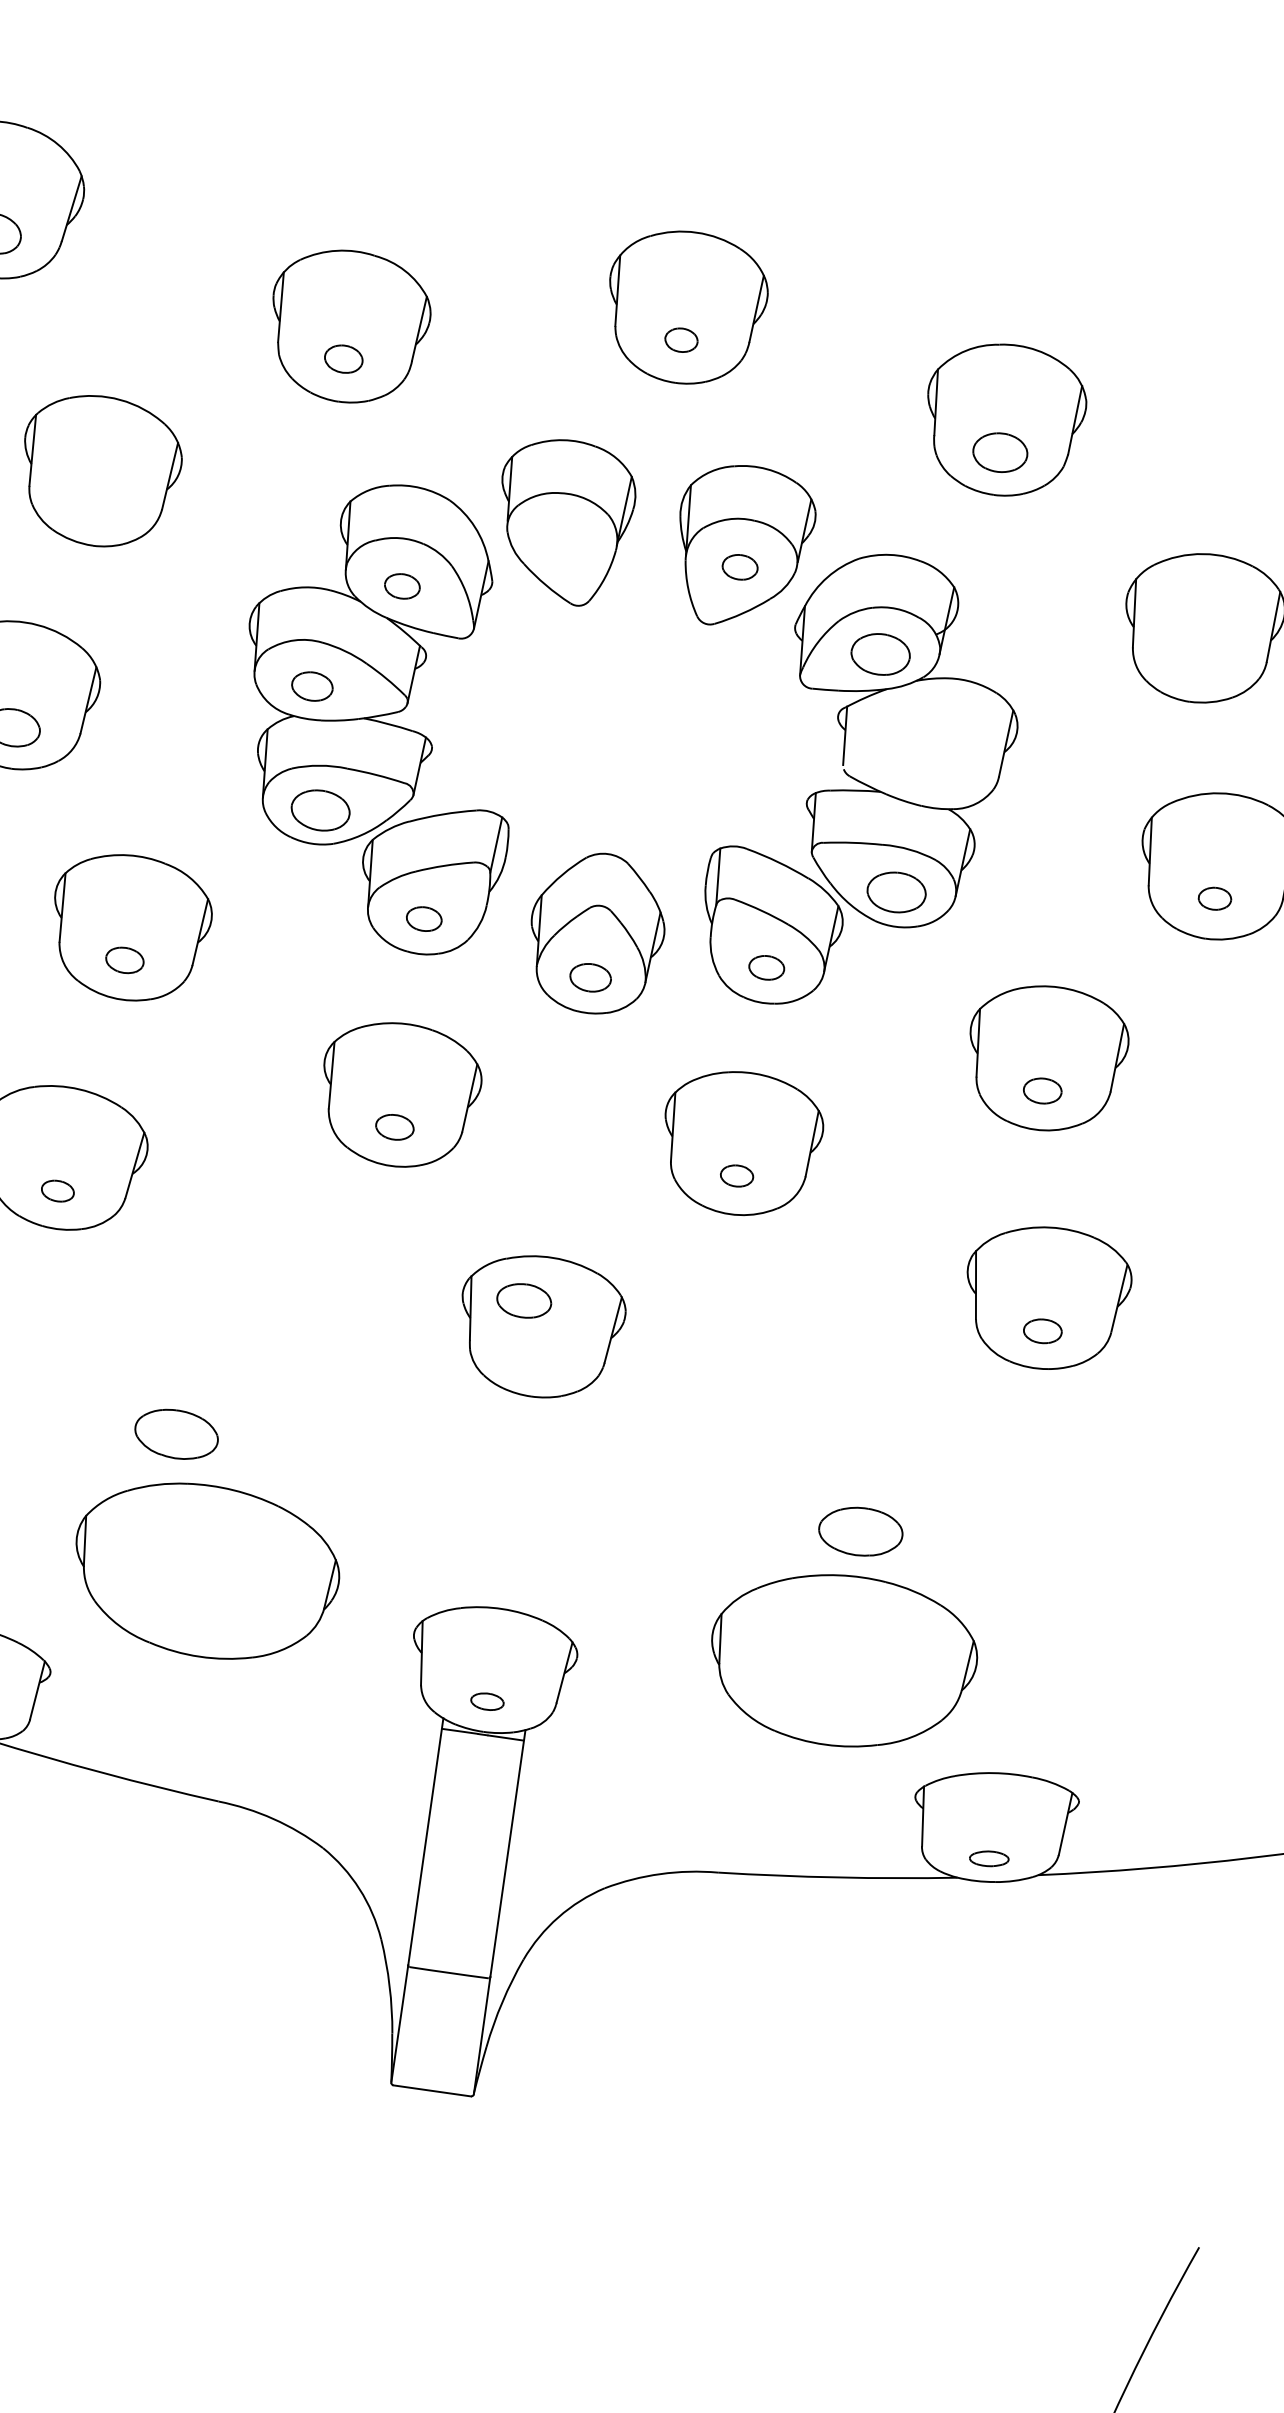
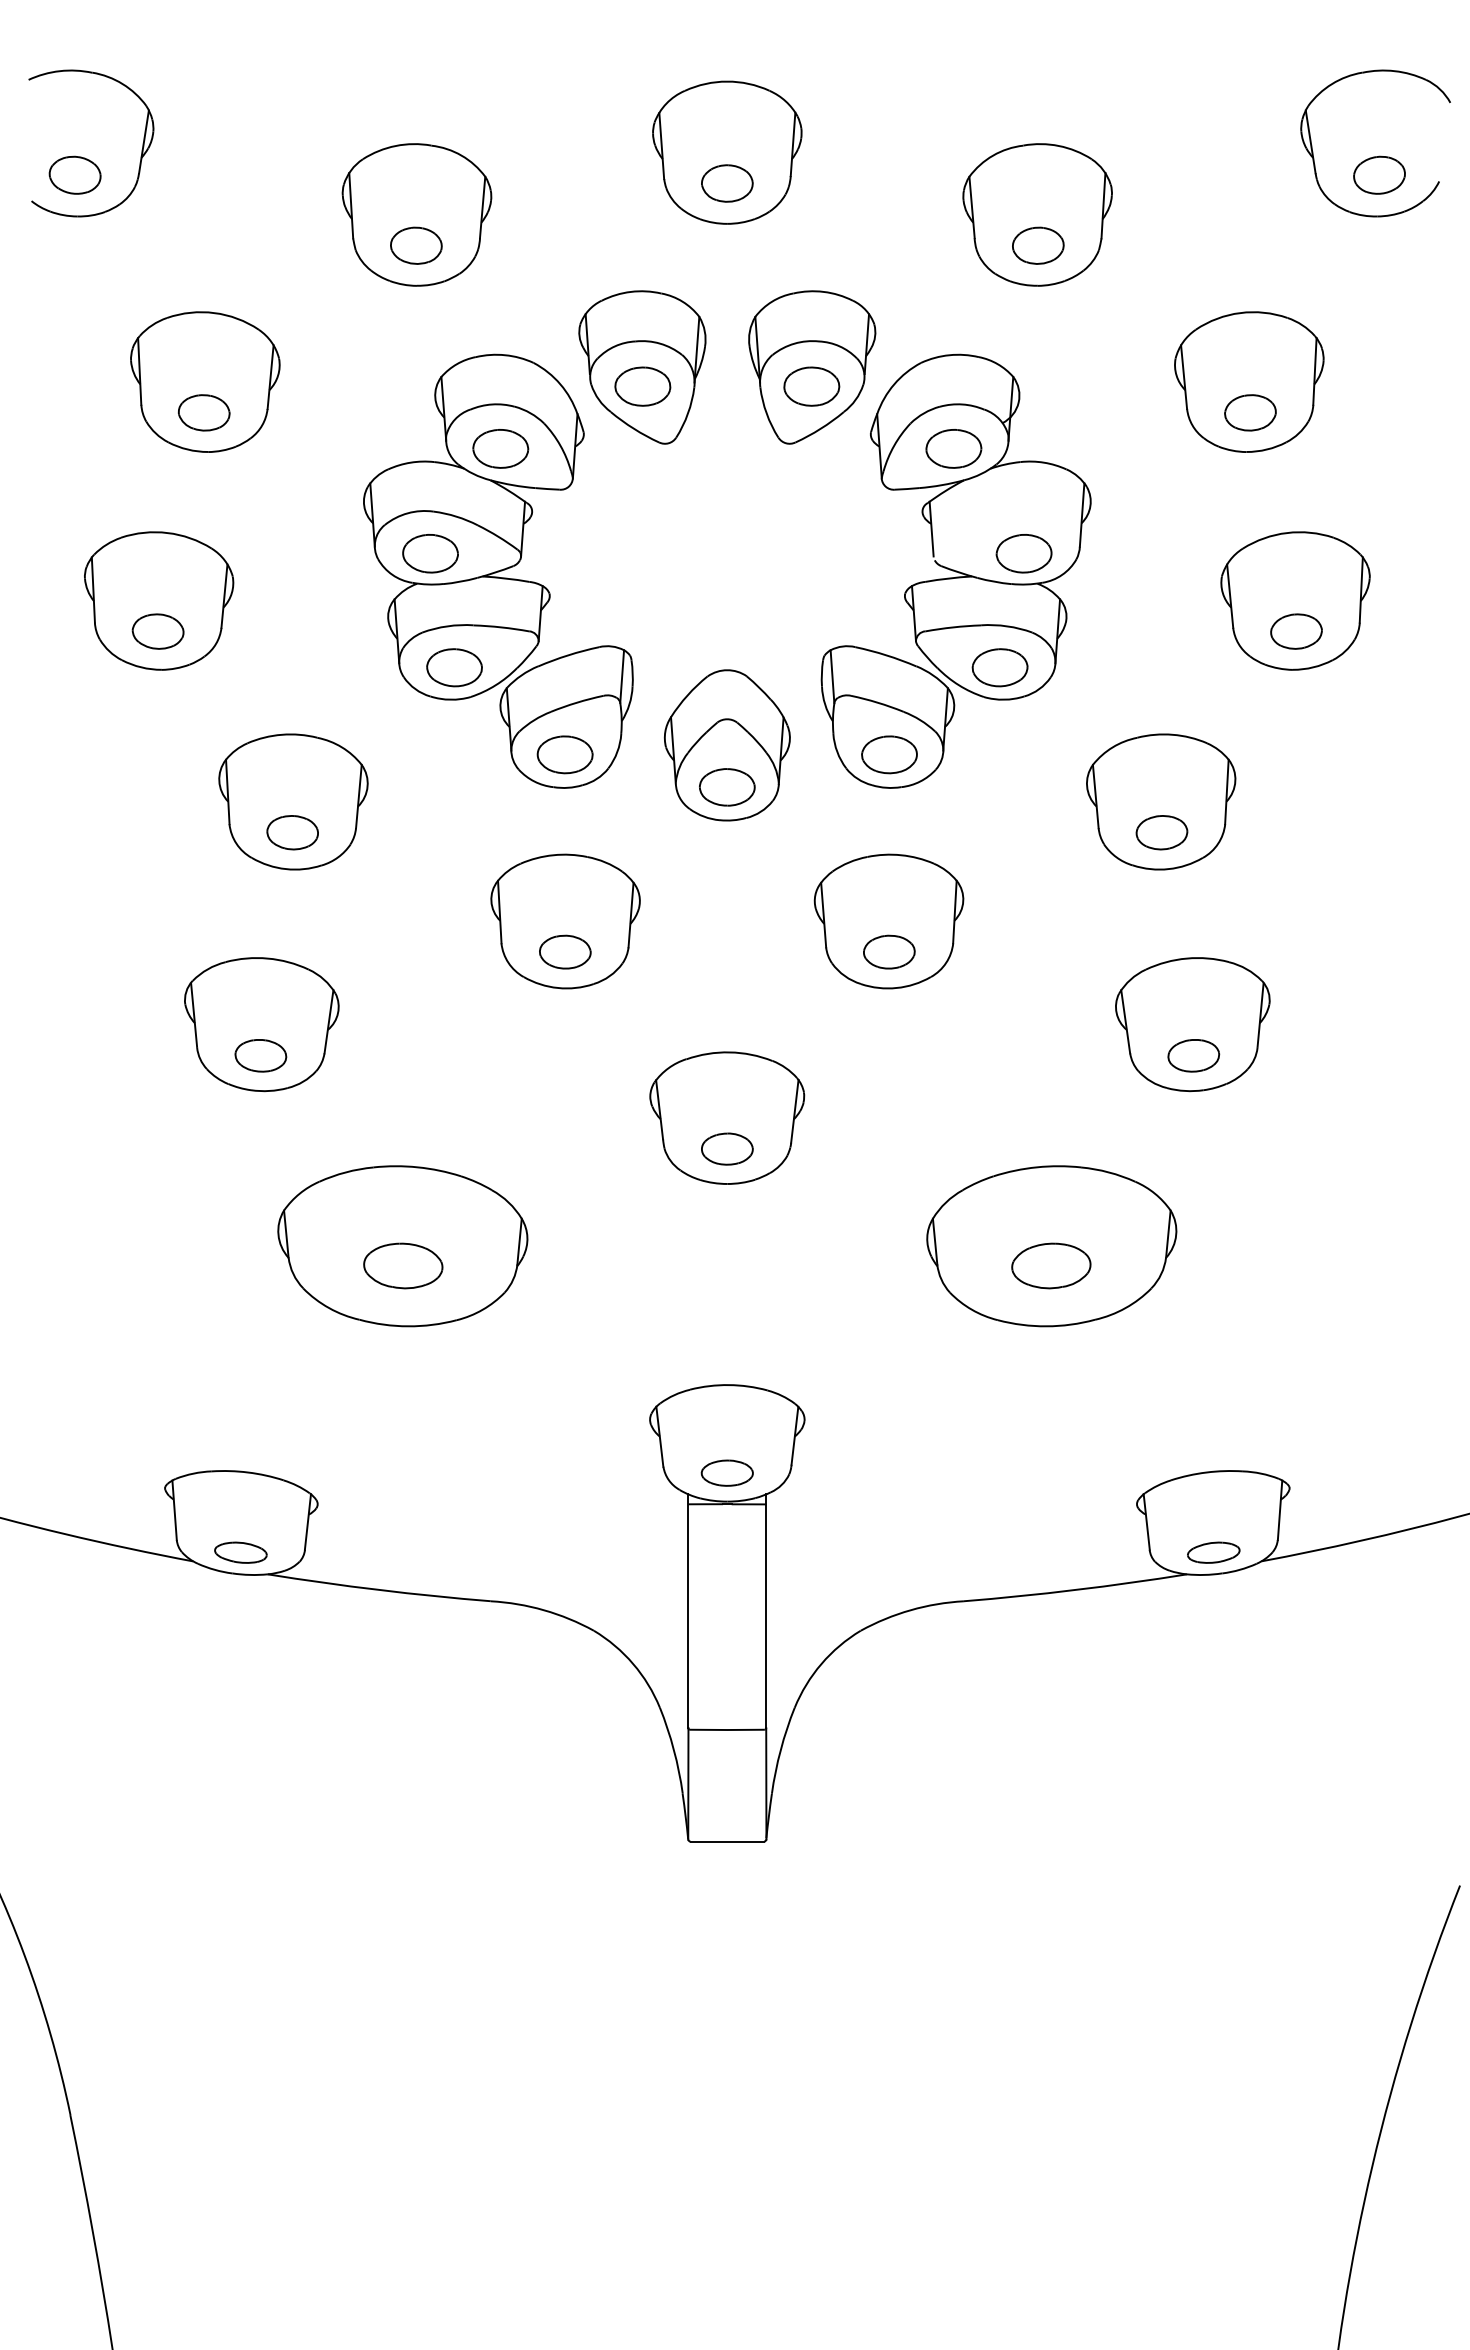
part: (681, 340) -> (727, 183), size x1.67
part: (343, 358) -> (416, 245), size x1.43
part: (93, 503) -> (203, 412), added
part: (561, 541) -> (642, 386), added
part: (739, 567) -> (811, 386), size x1.67
part: (402, 585) -> (500, 448), size x1.67
part: (1199, 660) -> (1250, 412), added
part: (312, 686) -> (430, 553), size x1.43
part: (938, 775) -> (1023, 553), added
part: (1214, 898) -> (1296, 631), size x1.67
part: (423, 918) -> (564, 754), size x1.67
part: (124, 960) -> (292, 832), size x1.43
part: (766, 967) -> (889, 754), size x1.67
part: (590, 977) -> (727, 787), size x1.43
part: (1042, 1090) -> (1161, 832), size x1.43
part: (395, 1126) -> (565, 951), size x1.43
part: (737, 1175) -> (889, 951), size x1.67
part: (57, 1190) -> (260, 1055), size x1.67
part: (524, 1300) -> (727, 1148), moved
part: (1042, 1330) -> (1193, 1055), size x1.43
part: (205, 1571) -> (402, 1246), moved
part: (842, 1661) -> (1051, 1246), moved
part: (486, 1700) -> (726, 1472), size x1.67
part: (988, 1858) -> (1213, 1552), size x1.43

